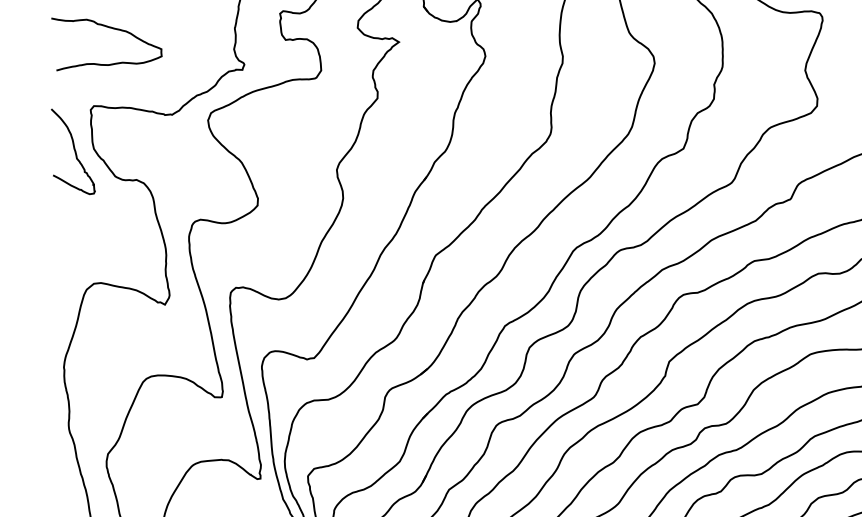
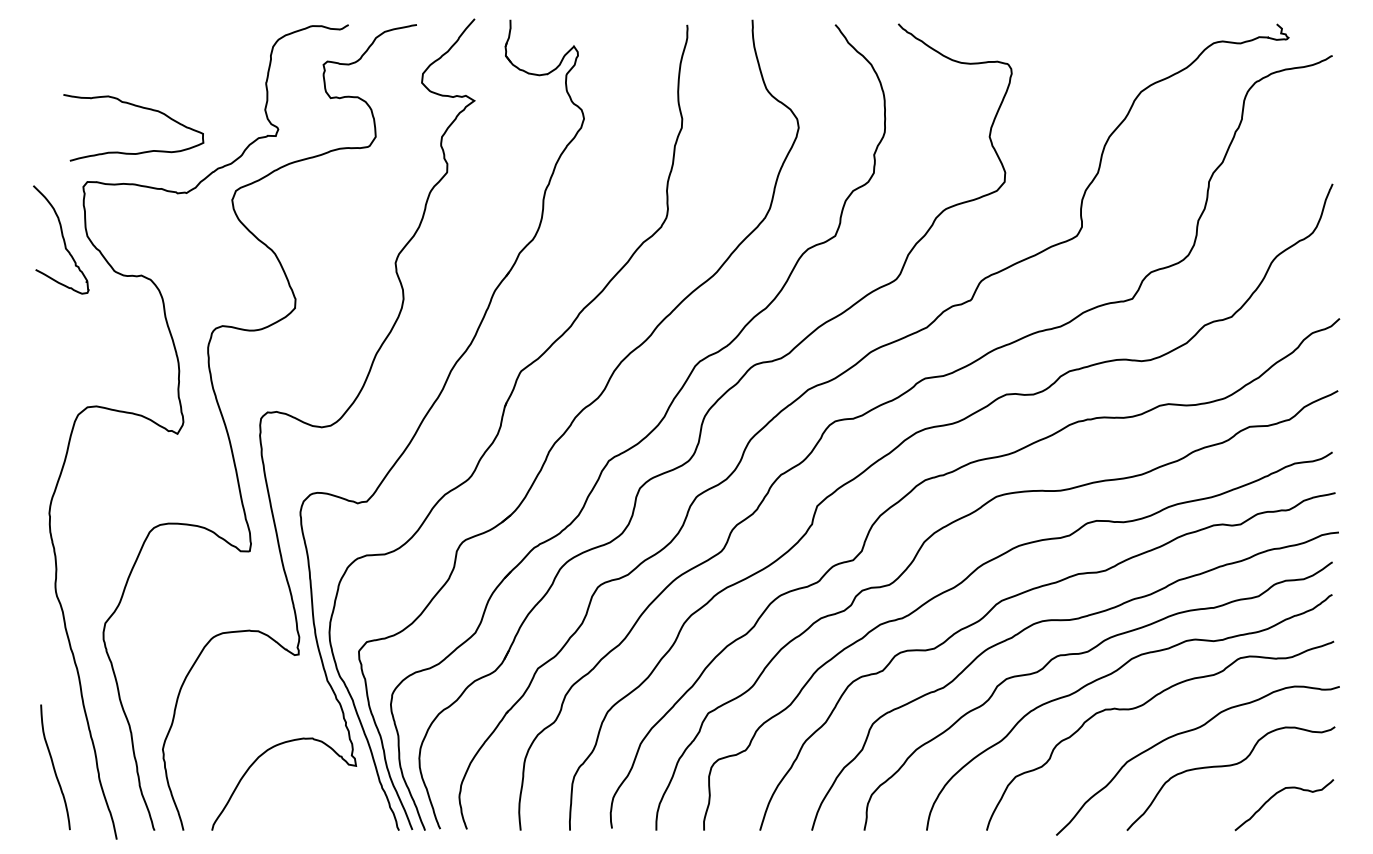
curve: (110, 28) -> (138, 107), moved

